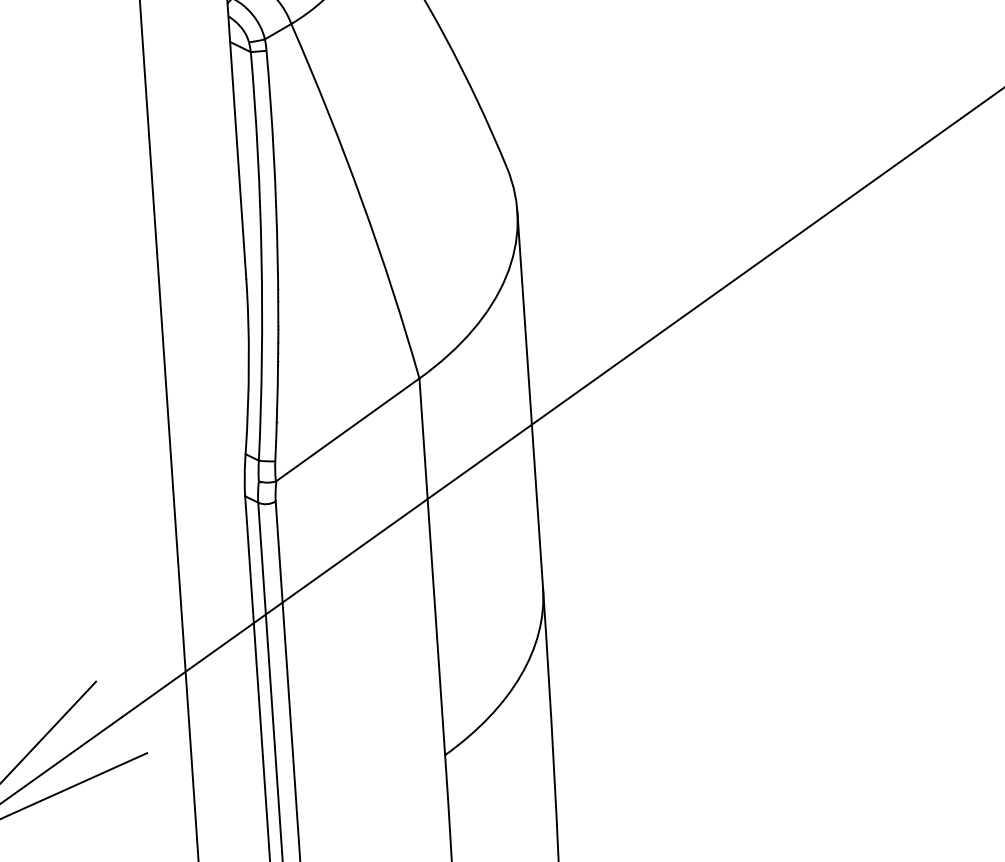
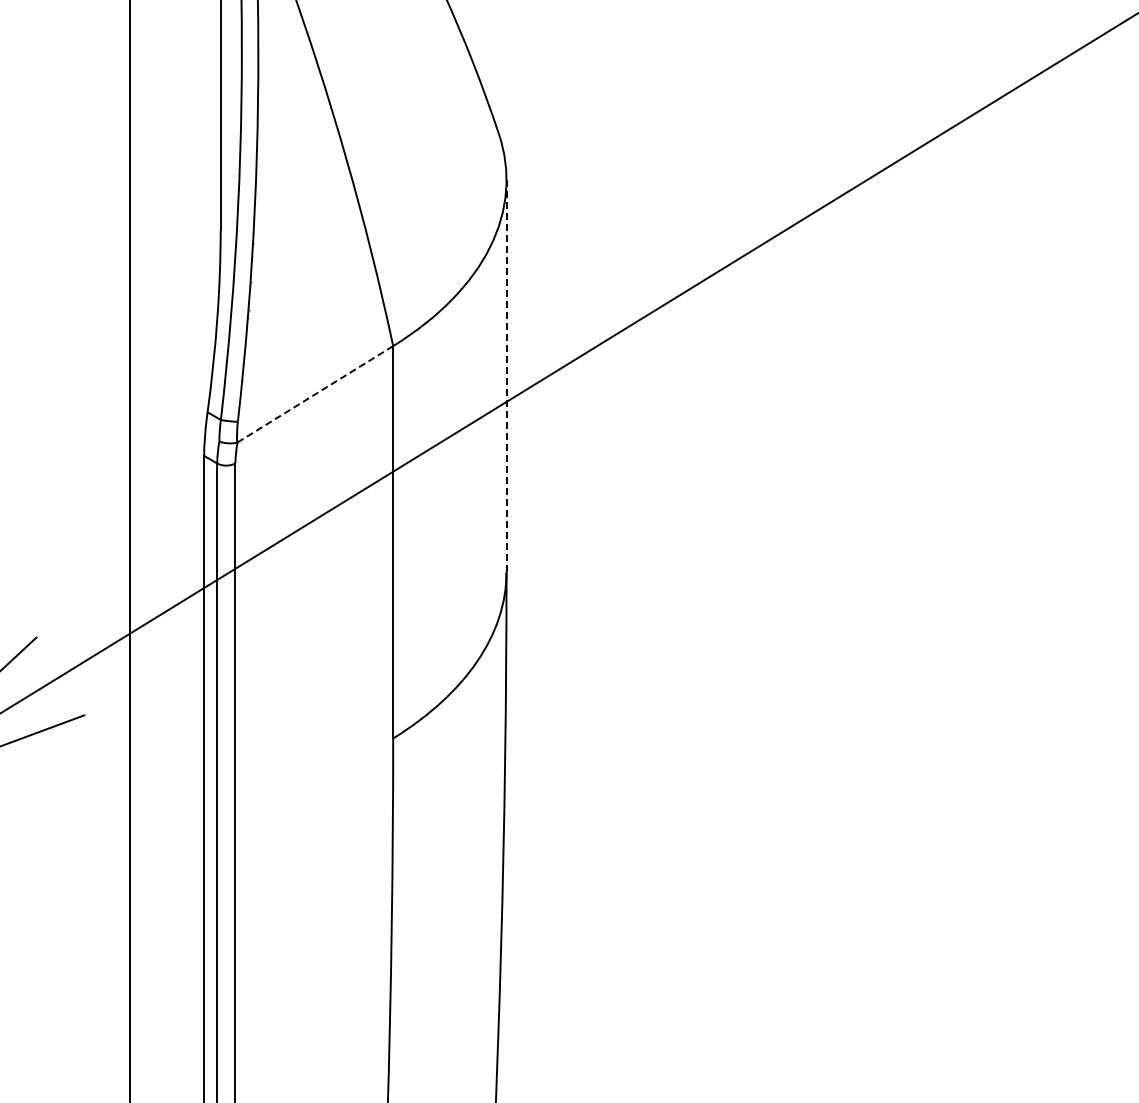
line: (530, 400) -> (506, 376), solid -> dashed
line: (347, 430) -> (314, 394), solid -> dashed

